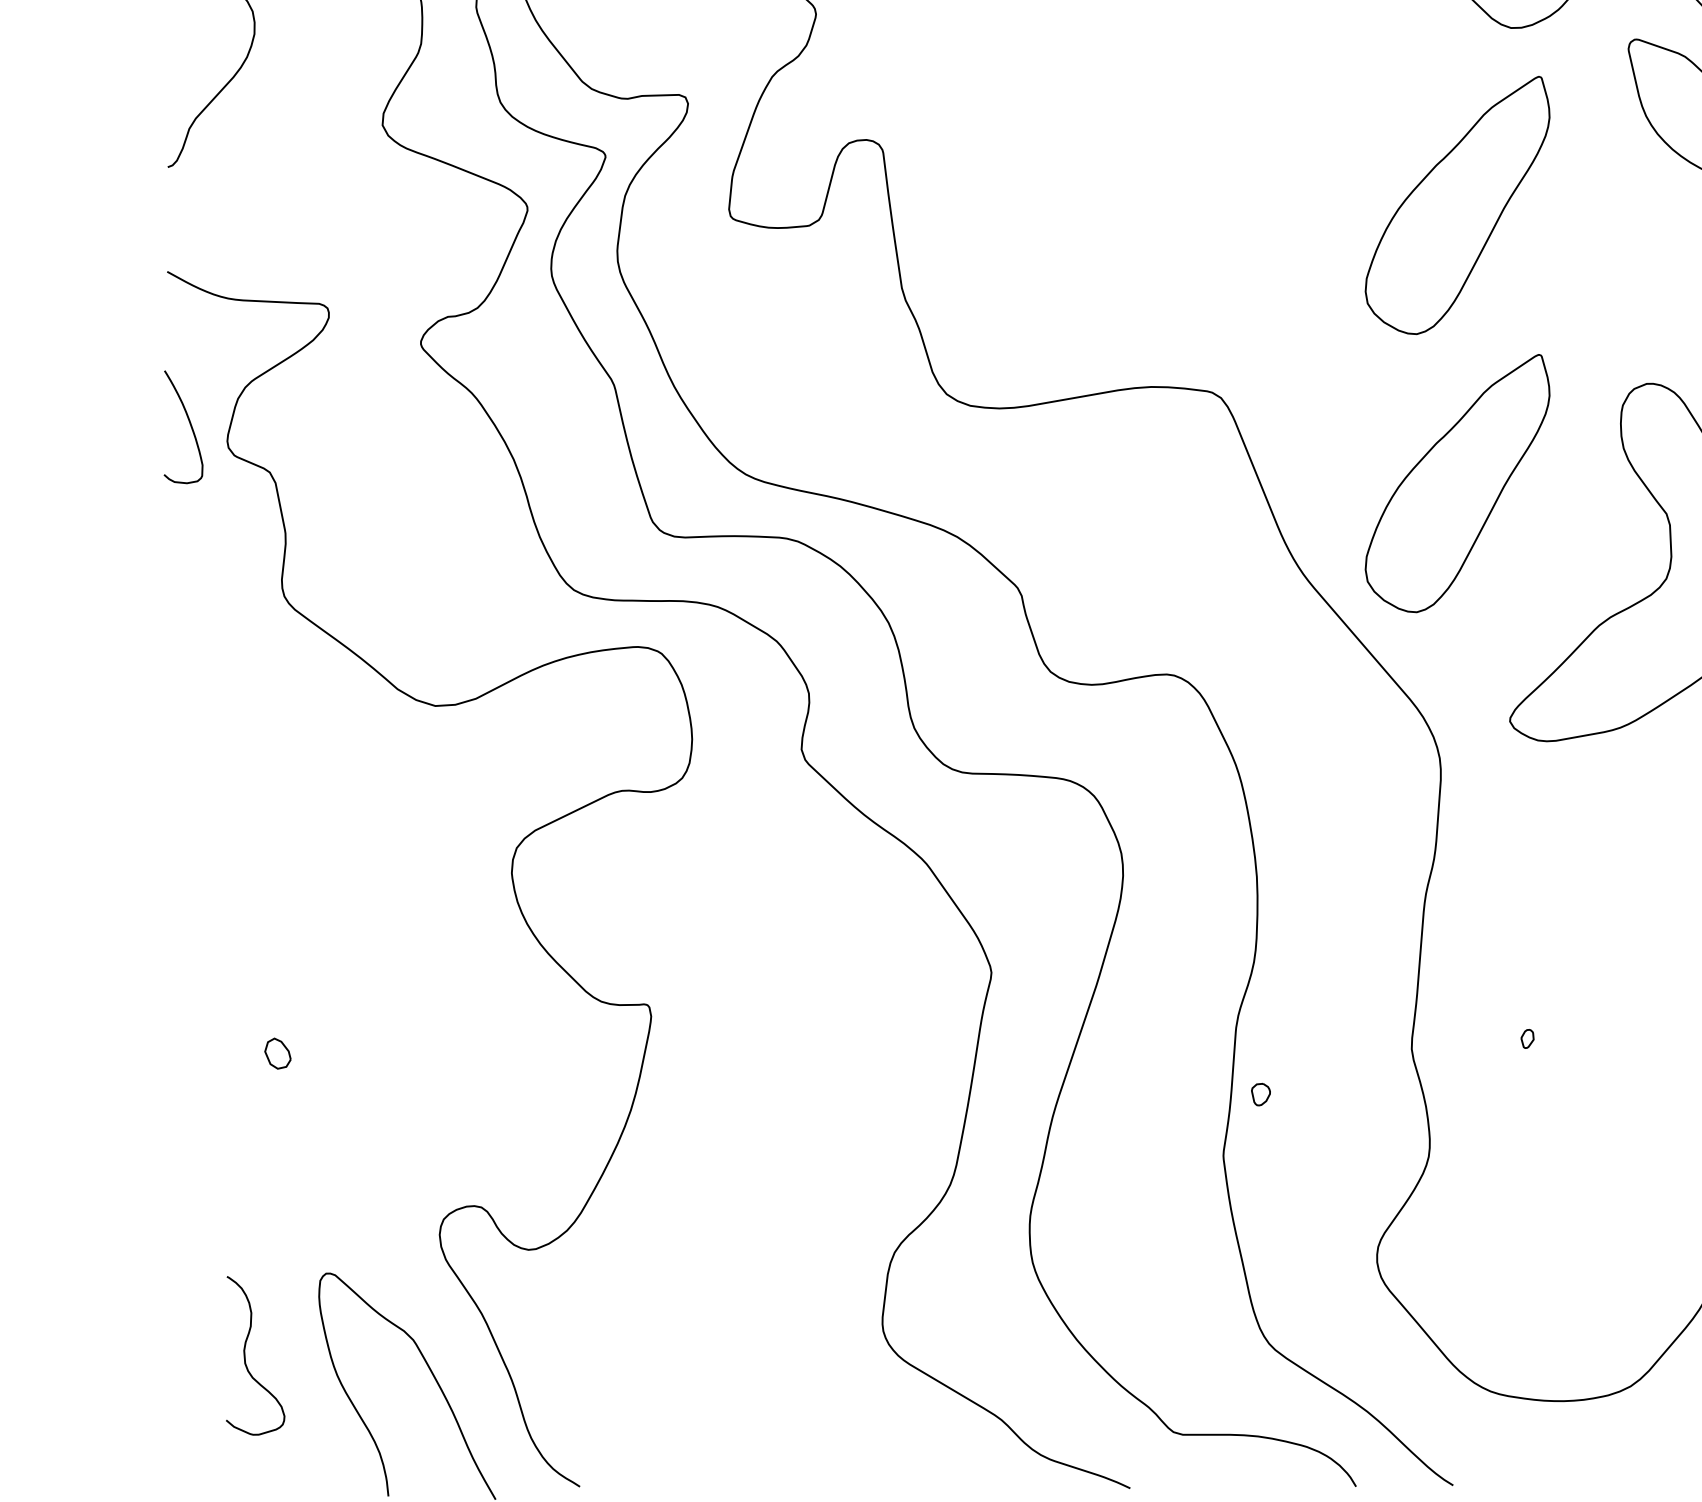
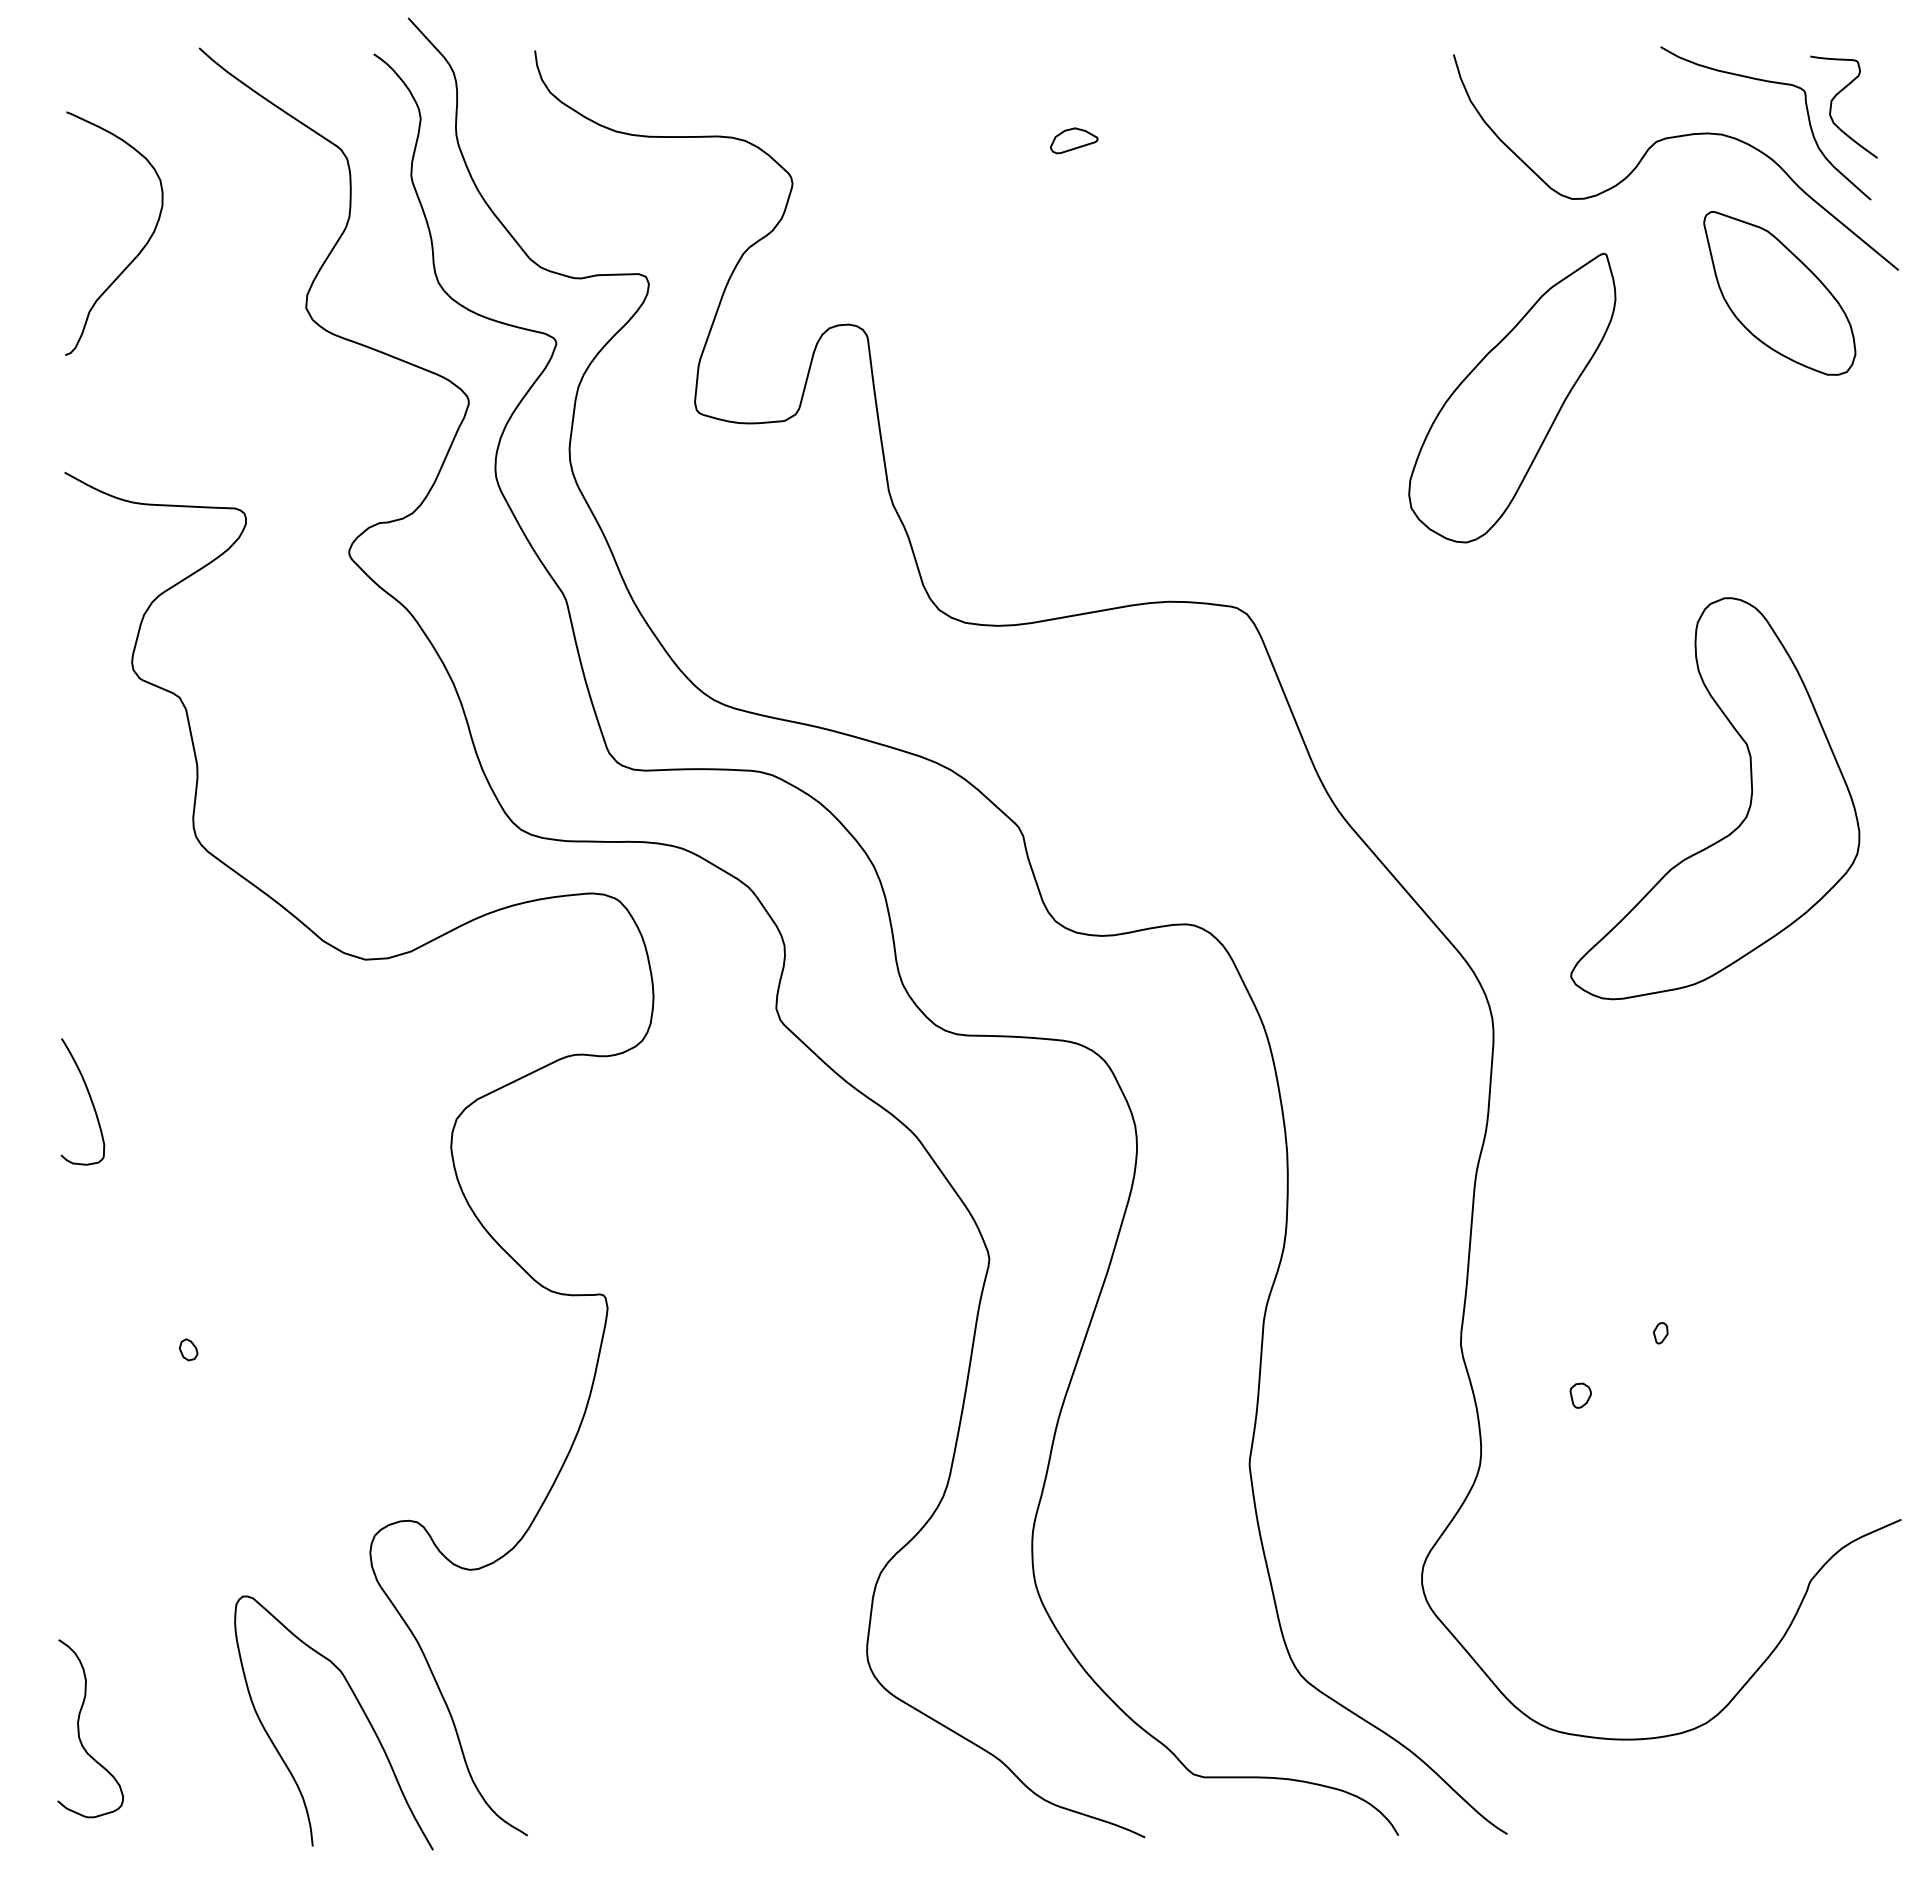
curve: (189, 423) -> (89, 1097), moved
part: (1457, 483) -> (1512, 709), removed
part: (1527, 1039) -> (1660, 1333), moved
part: (277, 1053) -> (188, 1349), size x0.62
part: (1260, 1094) -> (1580, 1395), moved
curve: (245, 1355) -> (79, 1728), moved

